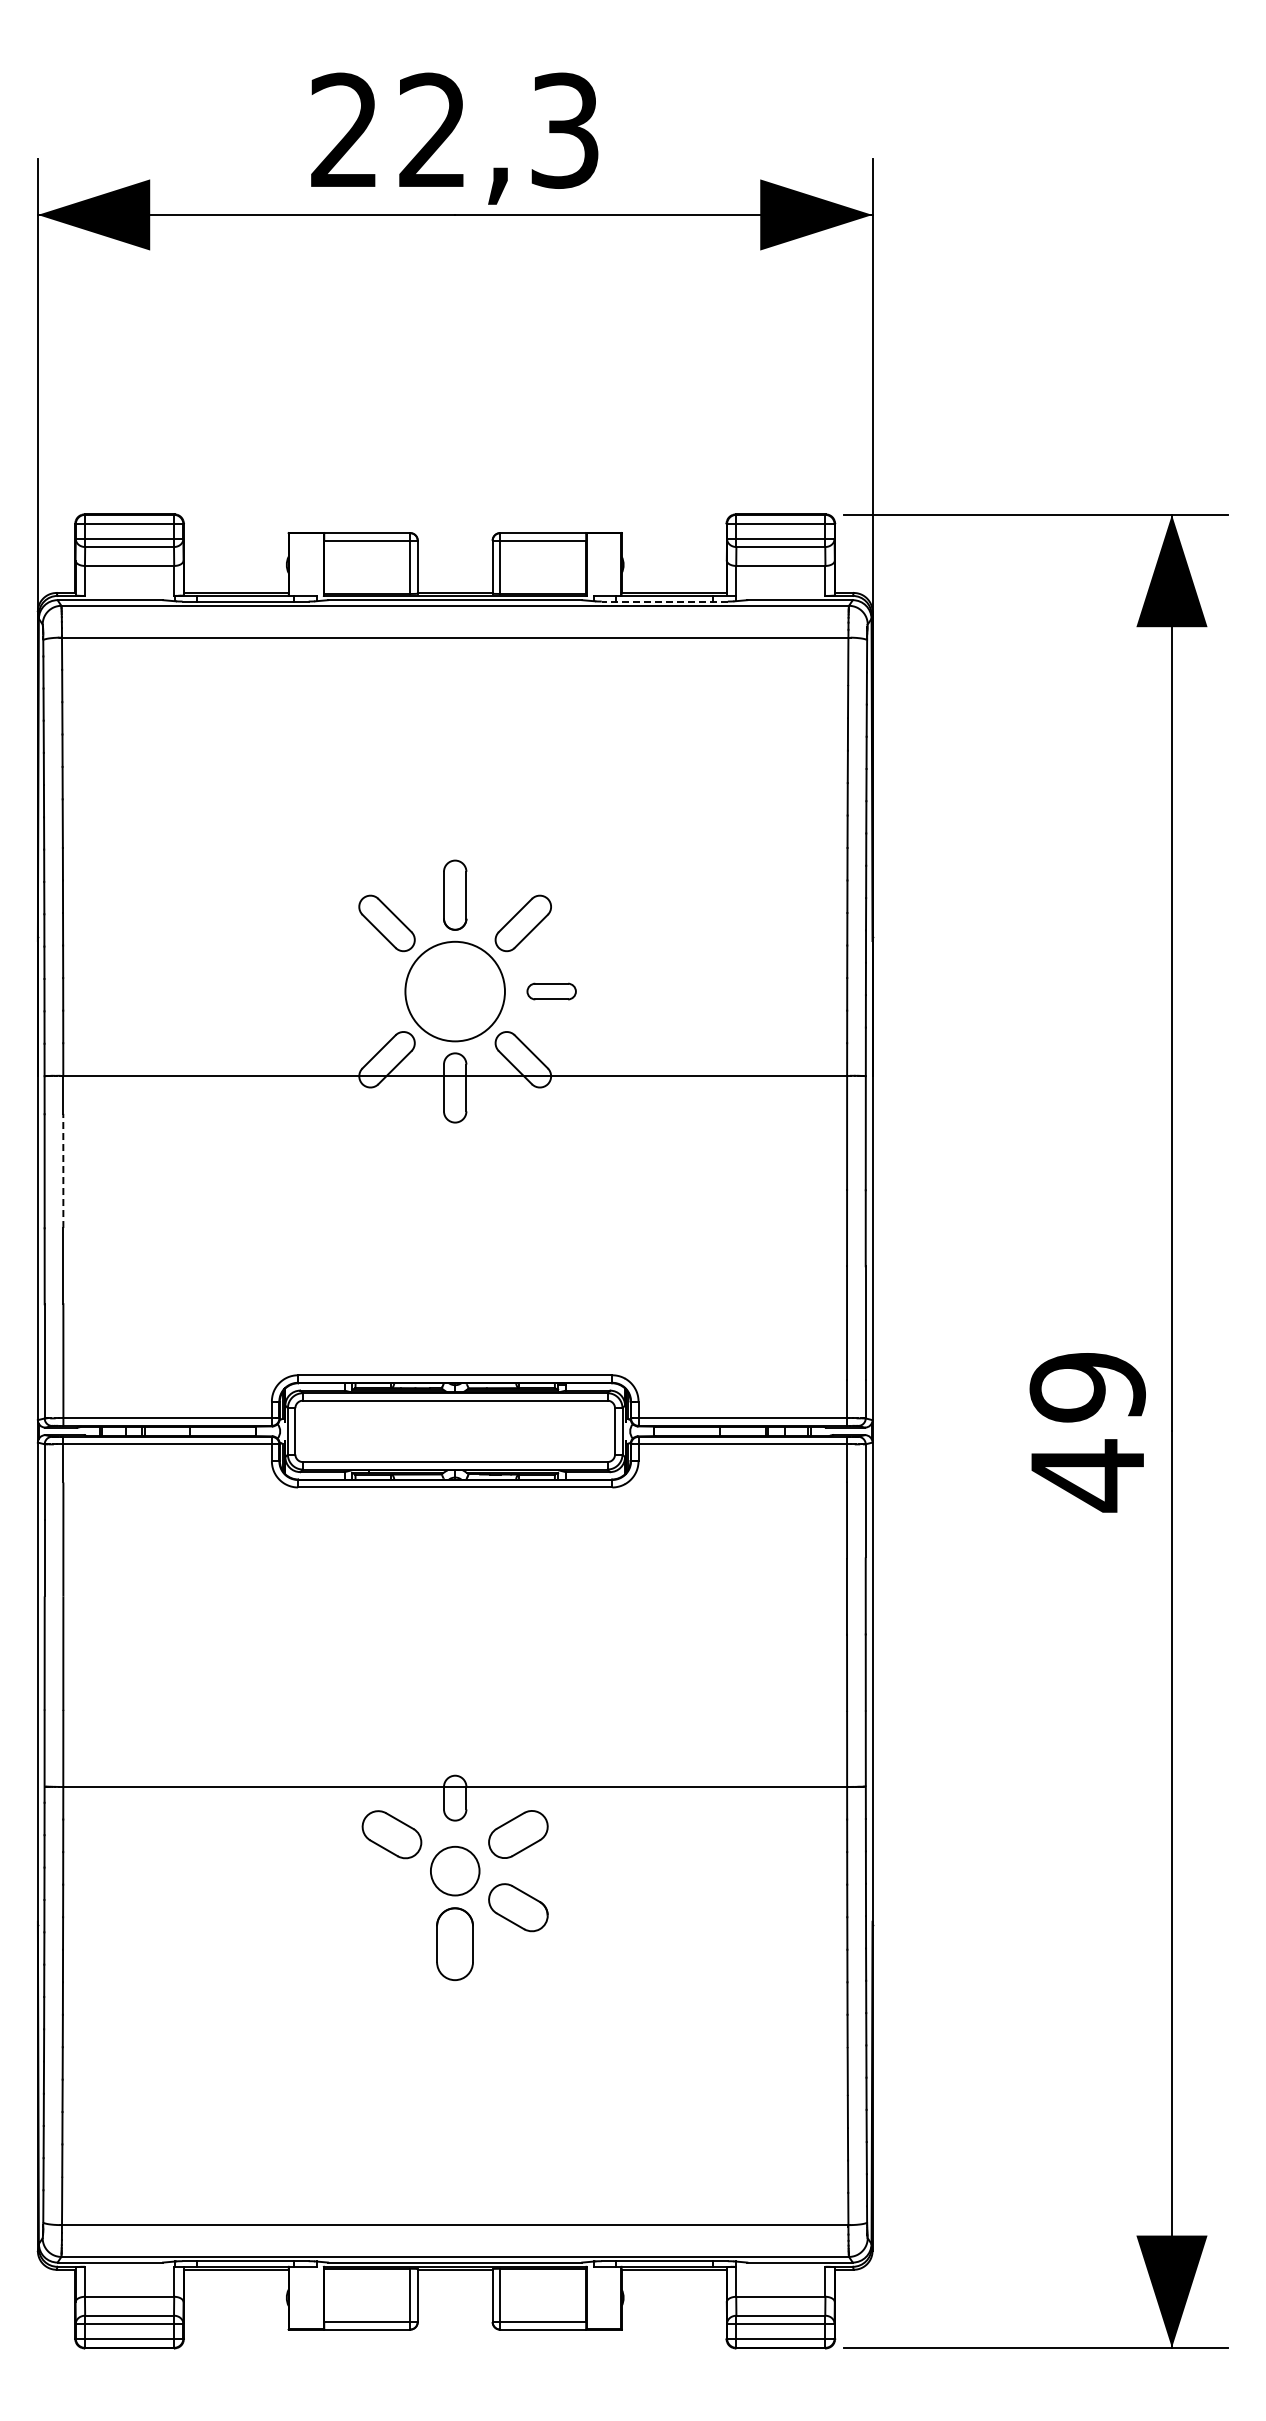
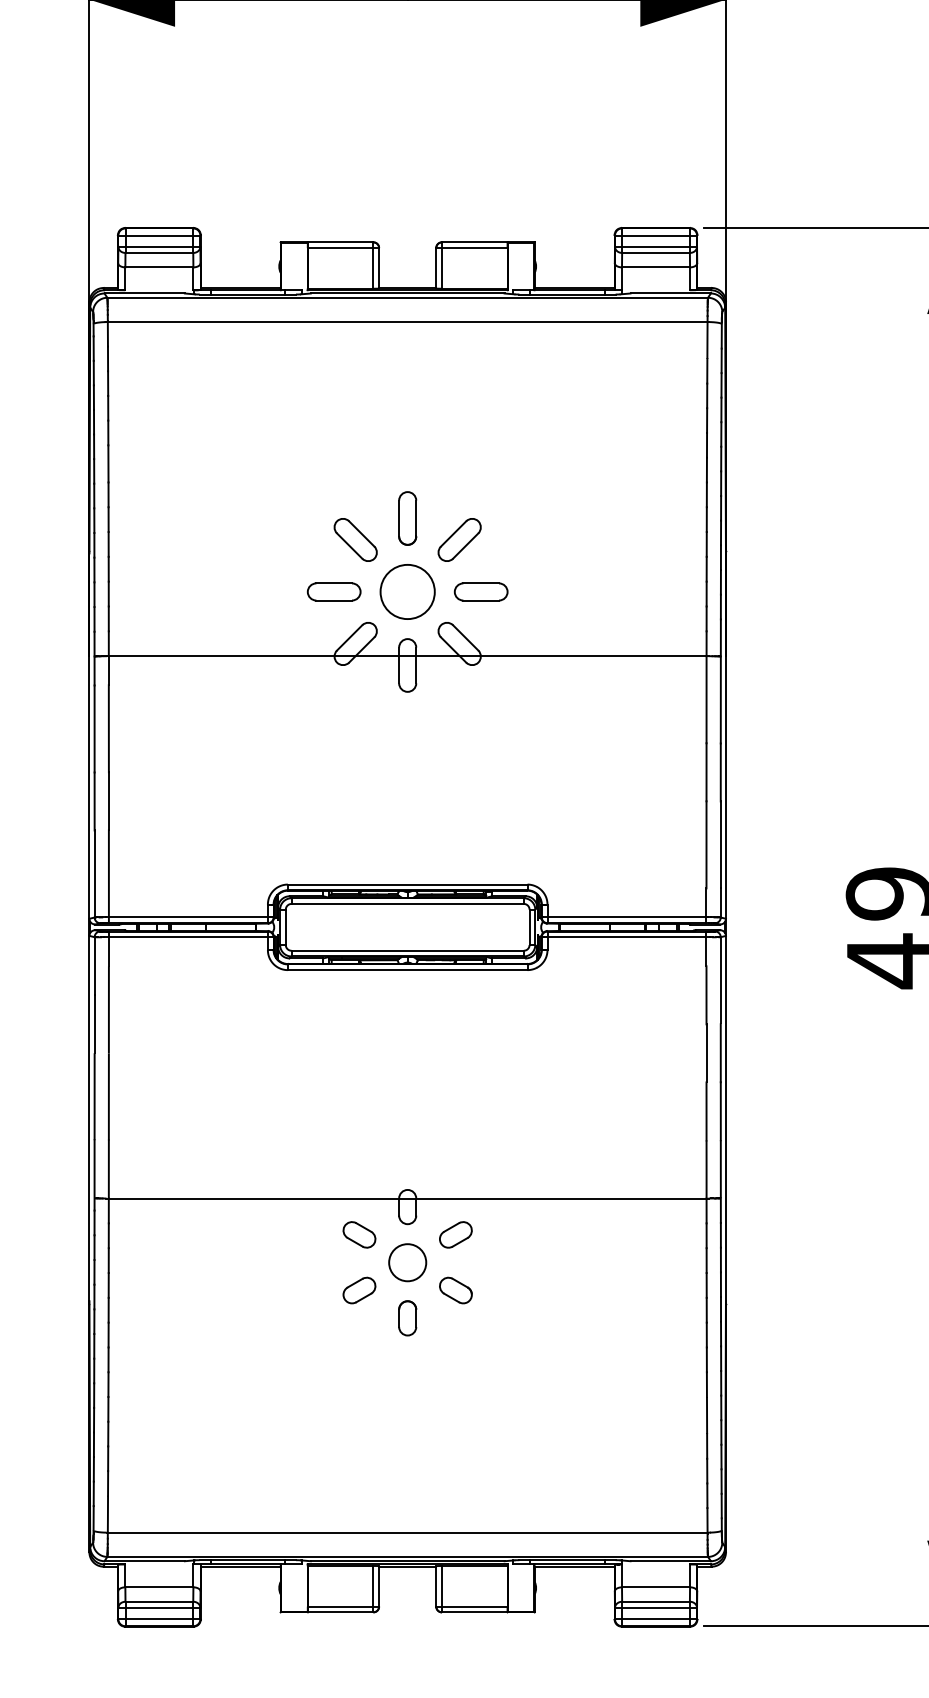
line: (664, 601) -> (567, 294), dashed -> solid
part: (358, 991) -> (333, 591), added
circle: (454, 991) -> (407, 591), size x0.71
part: (551, 991) -> (481, 591), size x1.43
line: (63, 1170) -> (108, 728), dashed -> solid
part: (391, 1834) -> (359, 1234), size x0.71
part: (518, 1834) -> (455, 1234), size x0.71
part: (391, 1907) -> (359, 1290), added
part: (518, 1907) -> (455, 1290), size x0.71
part: (455, 1943) -> (407, 1317), size x0.62

